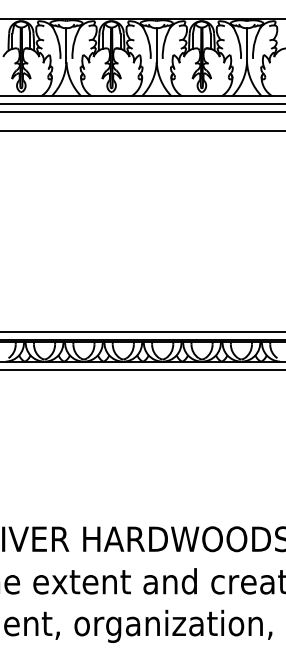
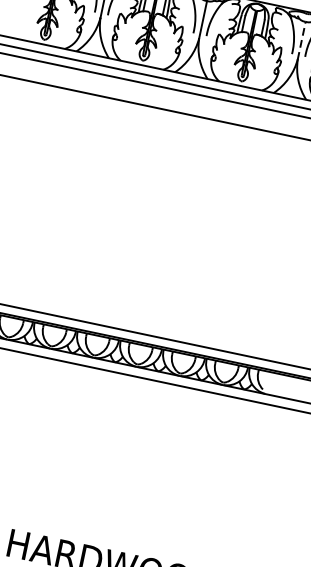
line: (247, 44) -> (302, 39), solid -> dashed

